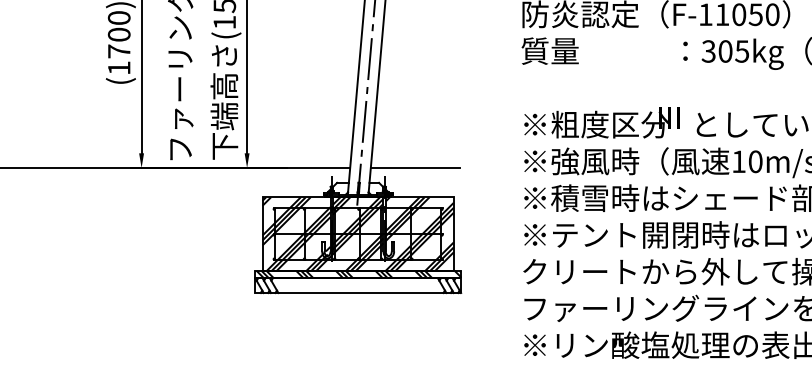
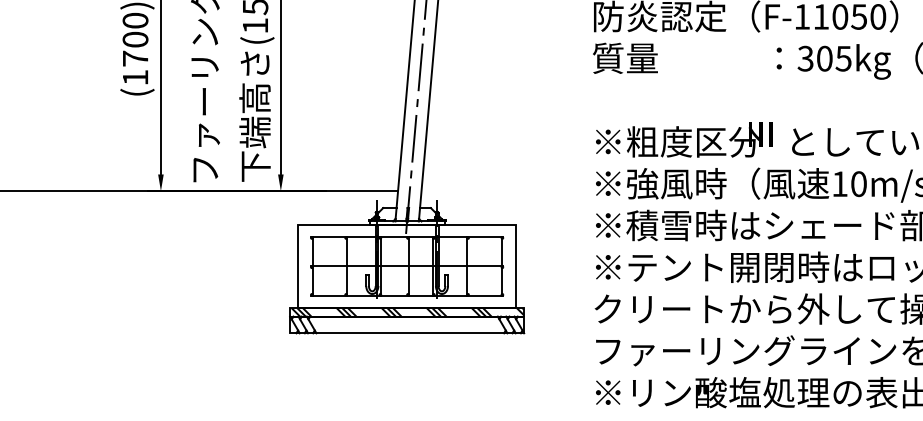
line: (414, 168) -> (471, 191), removed
hatch: (357, 234) -> (406, 266), removed

